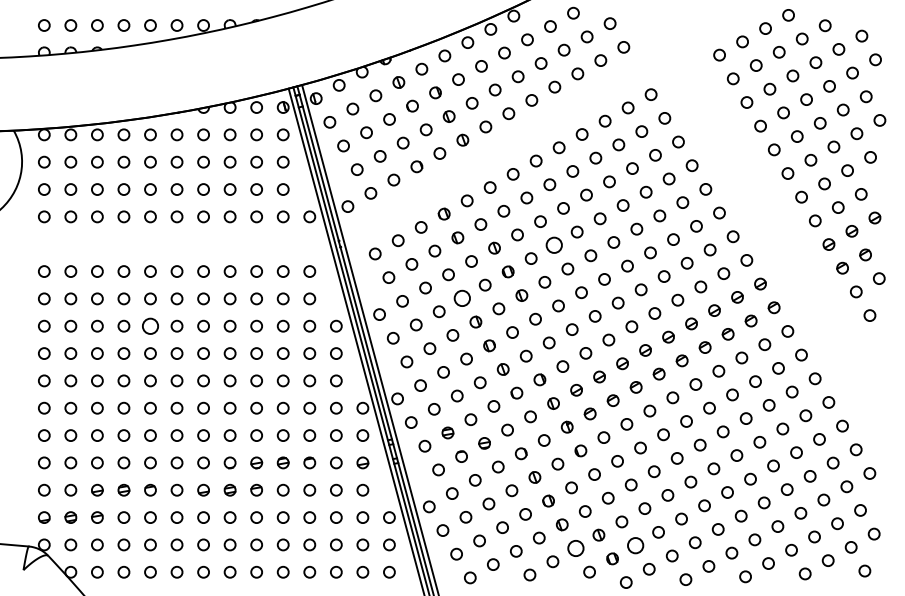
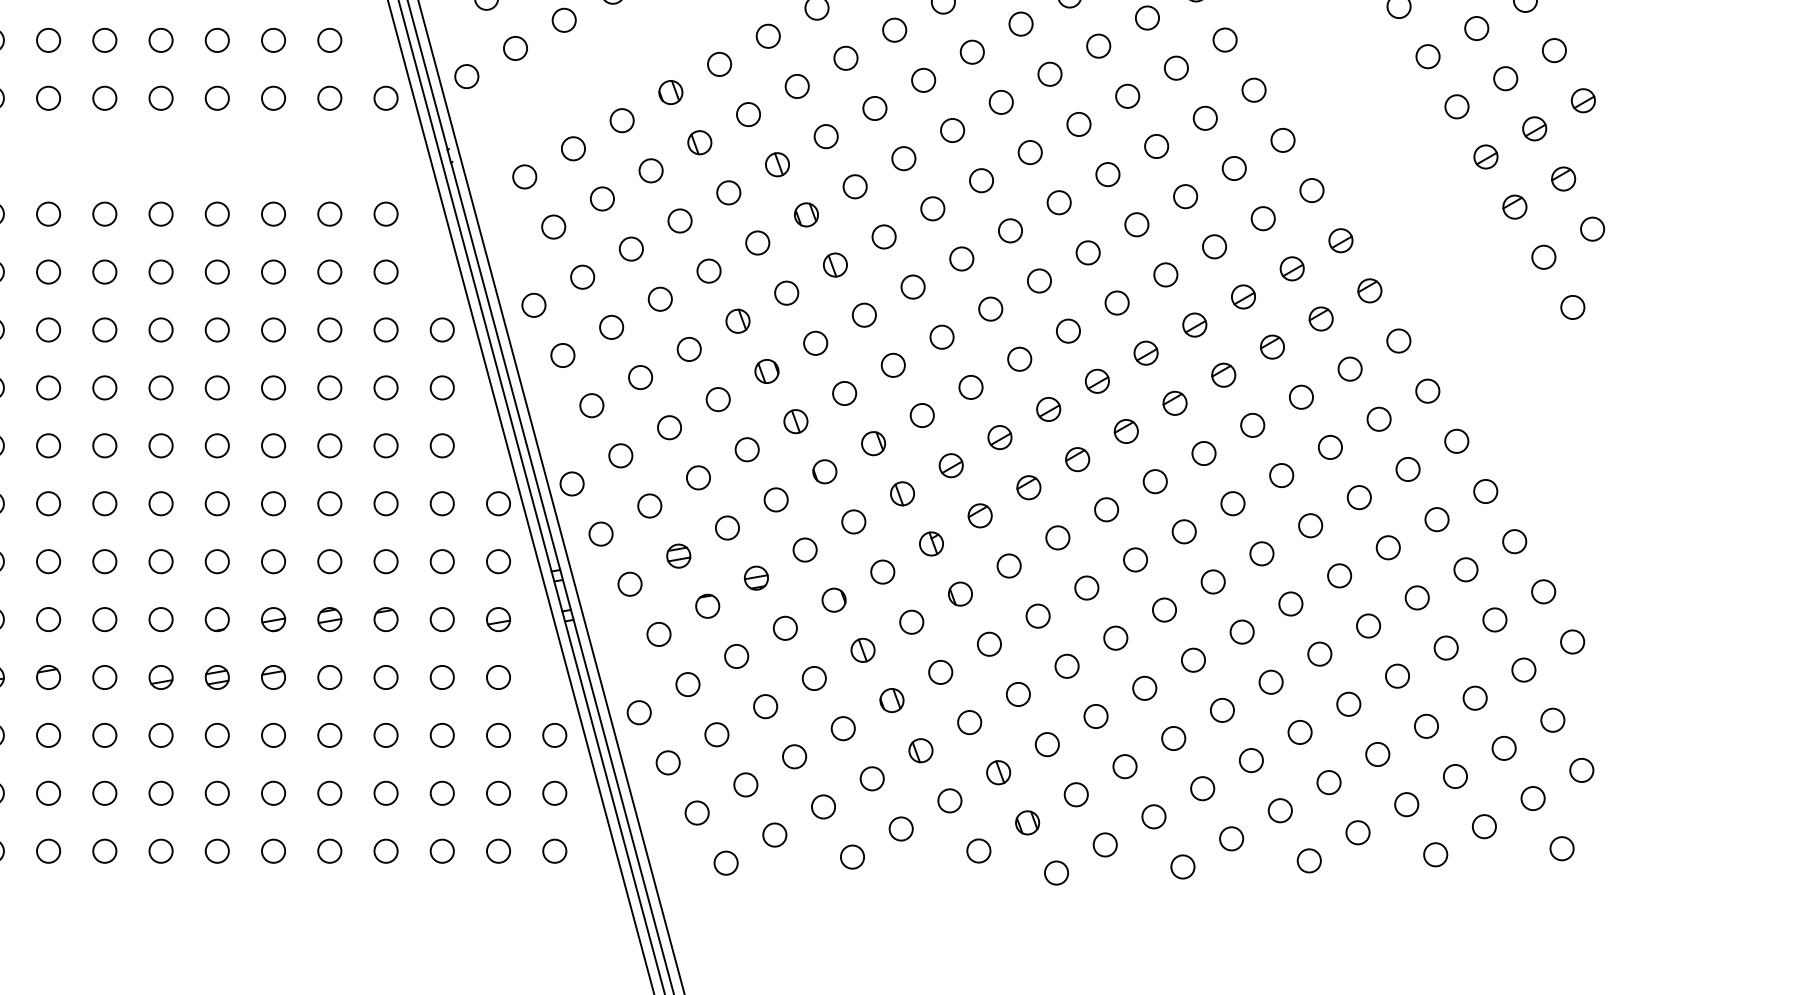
circle: (553, 245) -> (902, 158), size x0.71
circle: (461, 298) -> (707, 271), size x0.71
circle: (150, 325) -> (48, 328), size x0.71
circle: (635, 545) -> (1076, 794), size x0.71
circle: (575, 548) -> (948, 800), size x0.71

